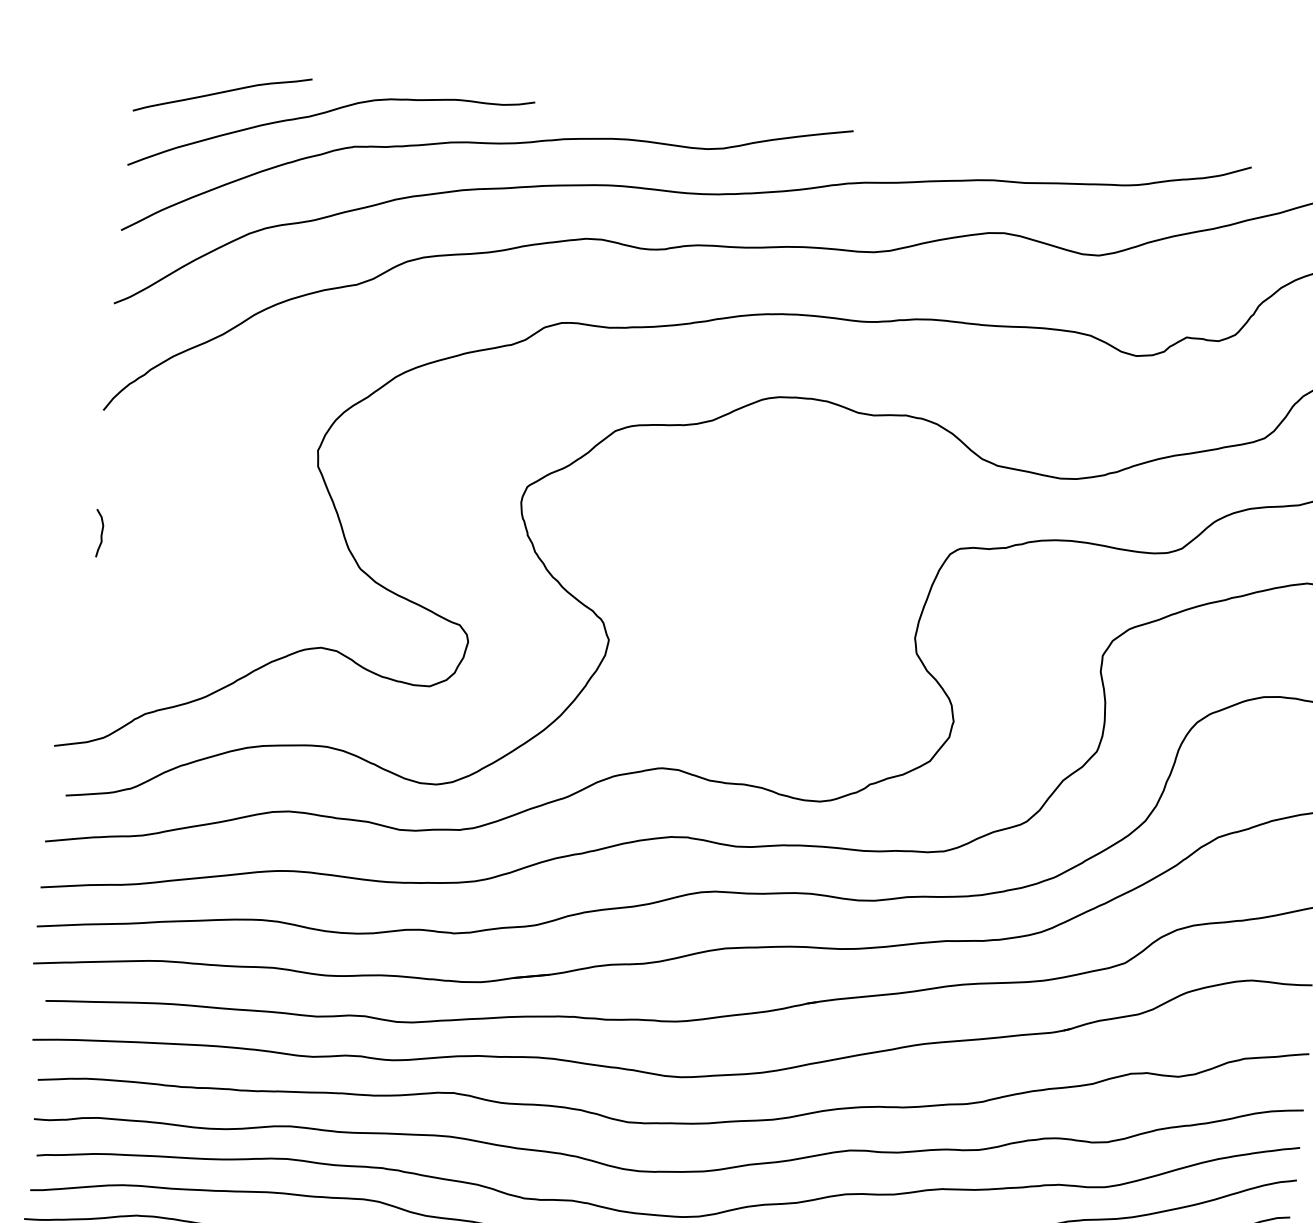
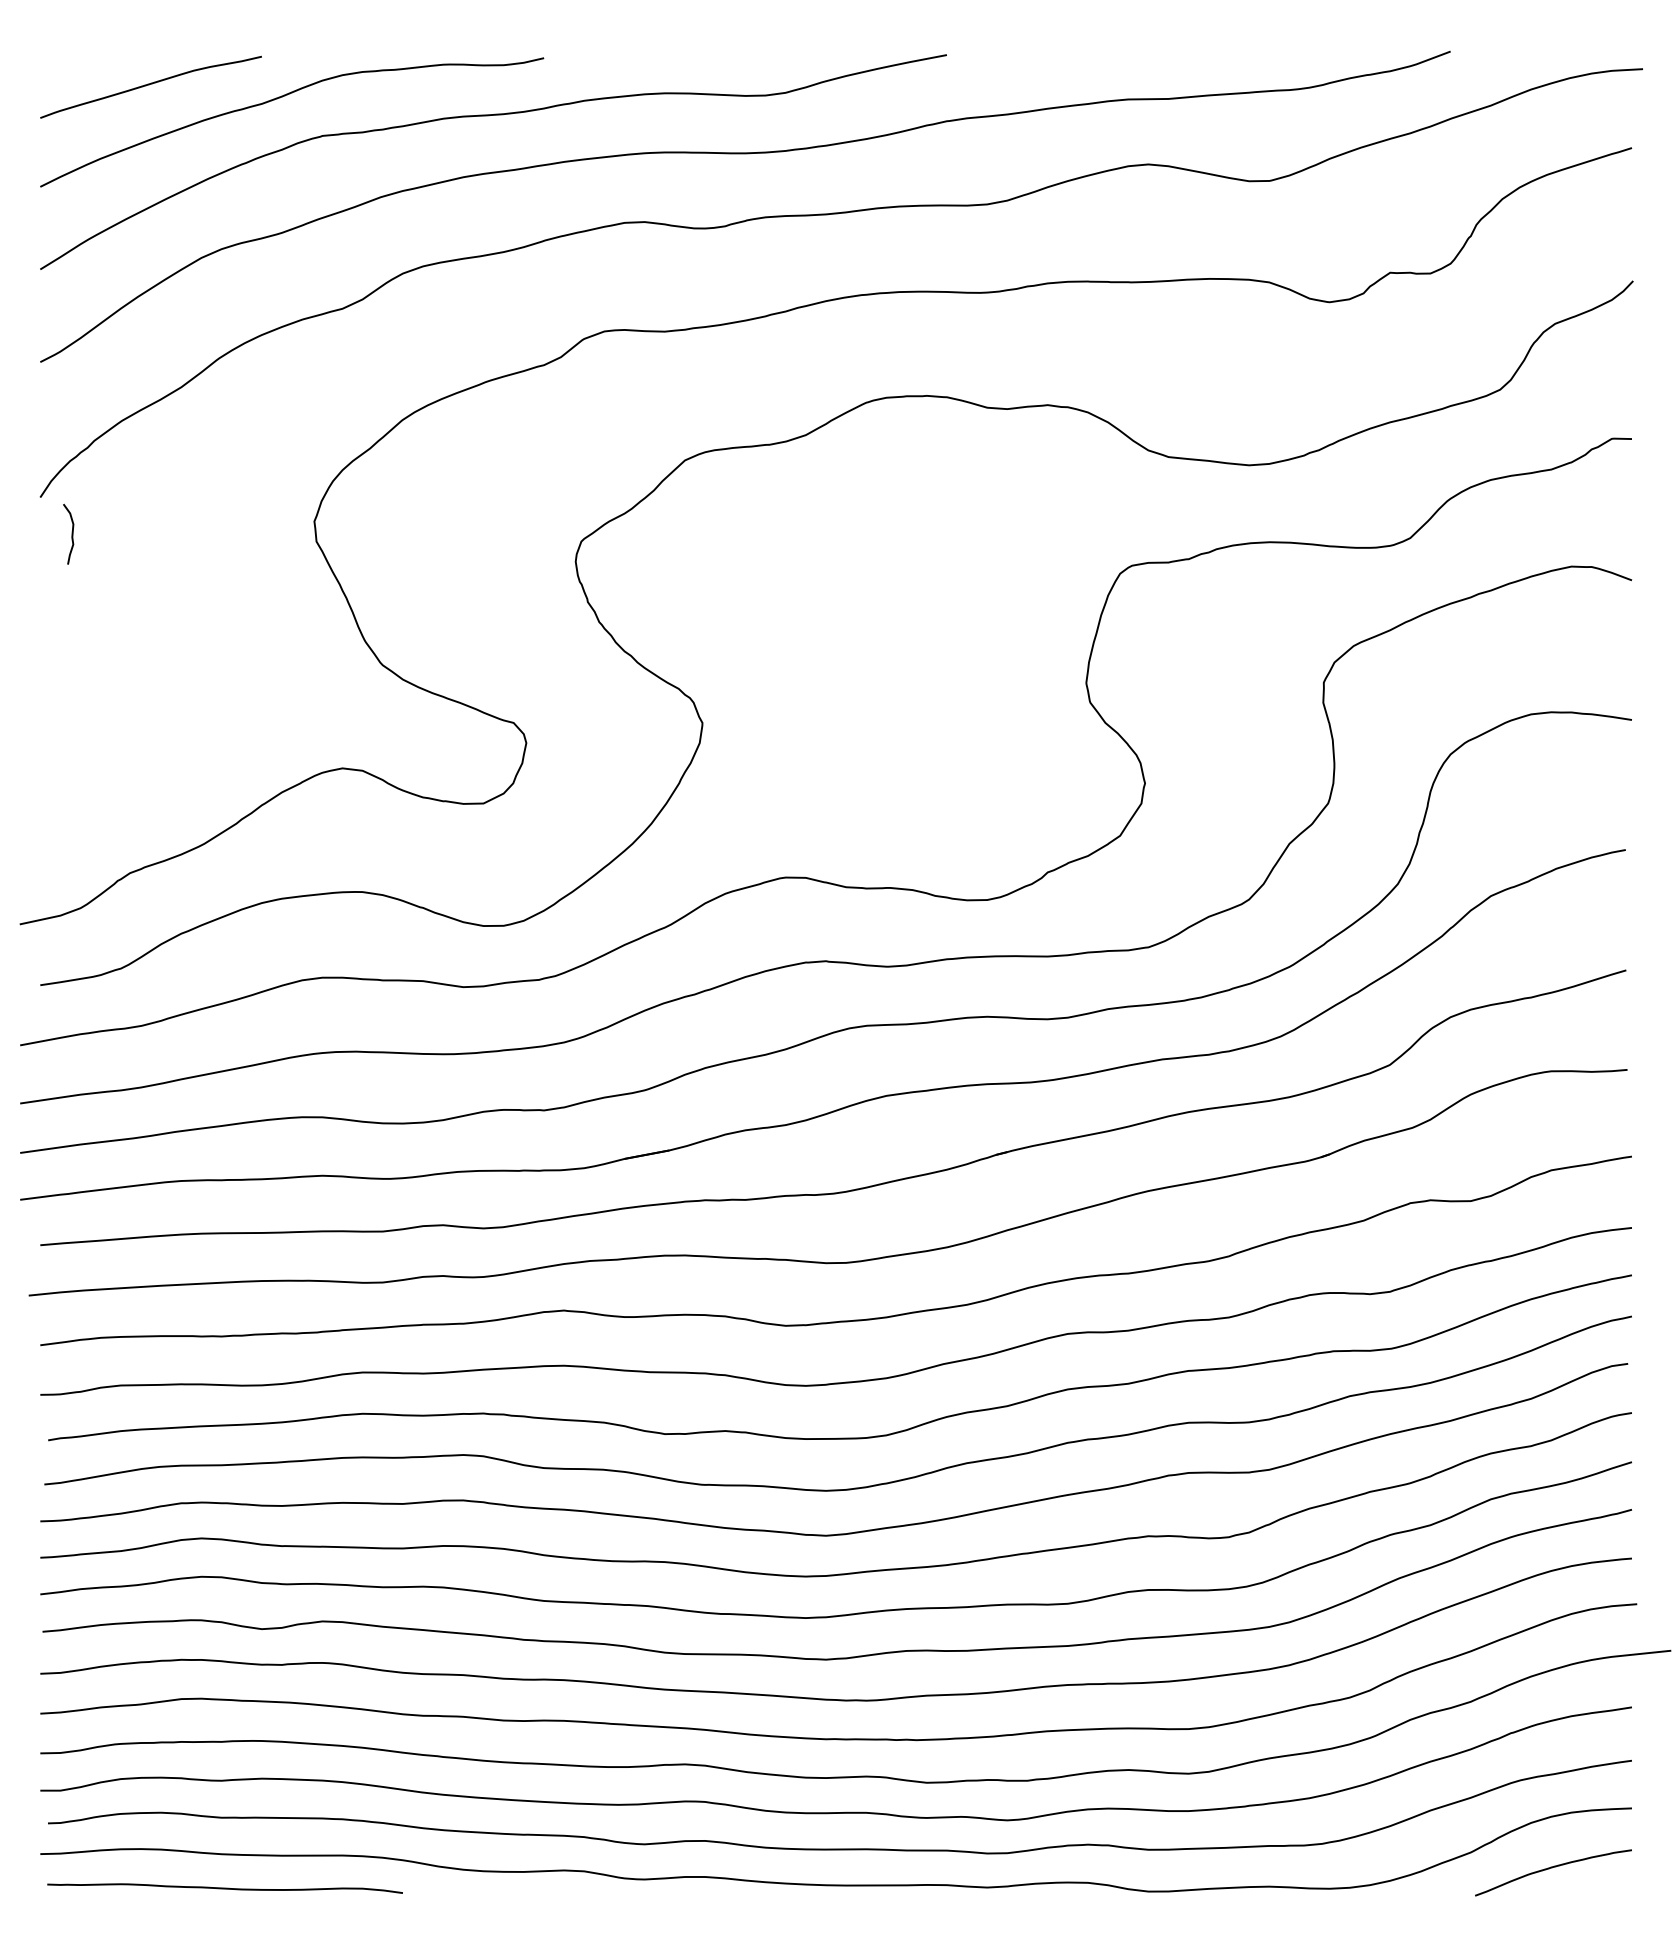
curve: (101, 532) -> (71, 533), moved

